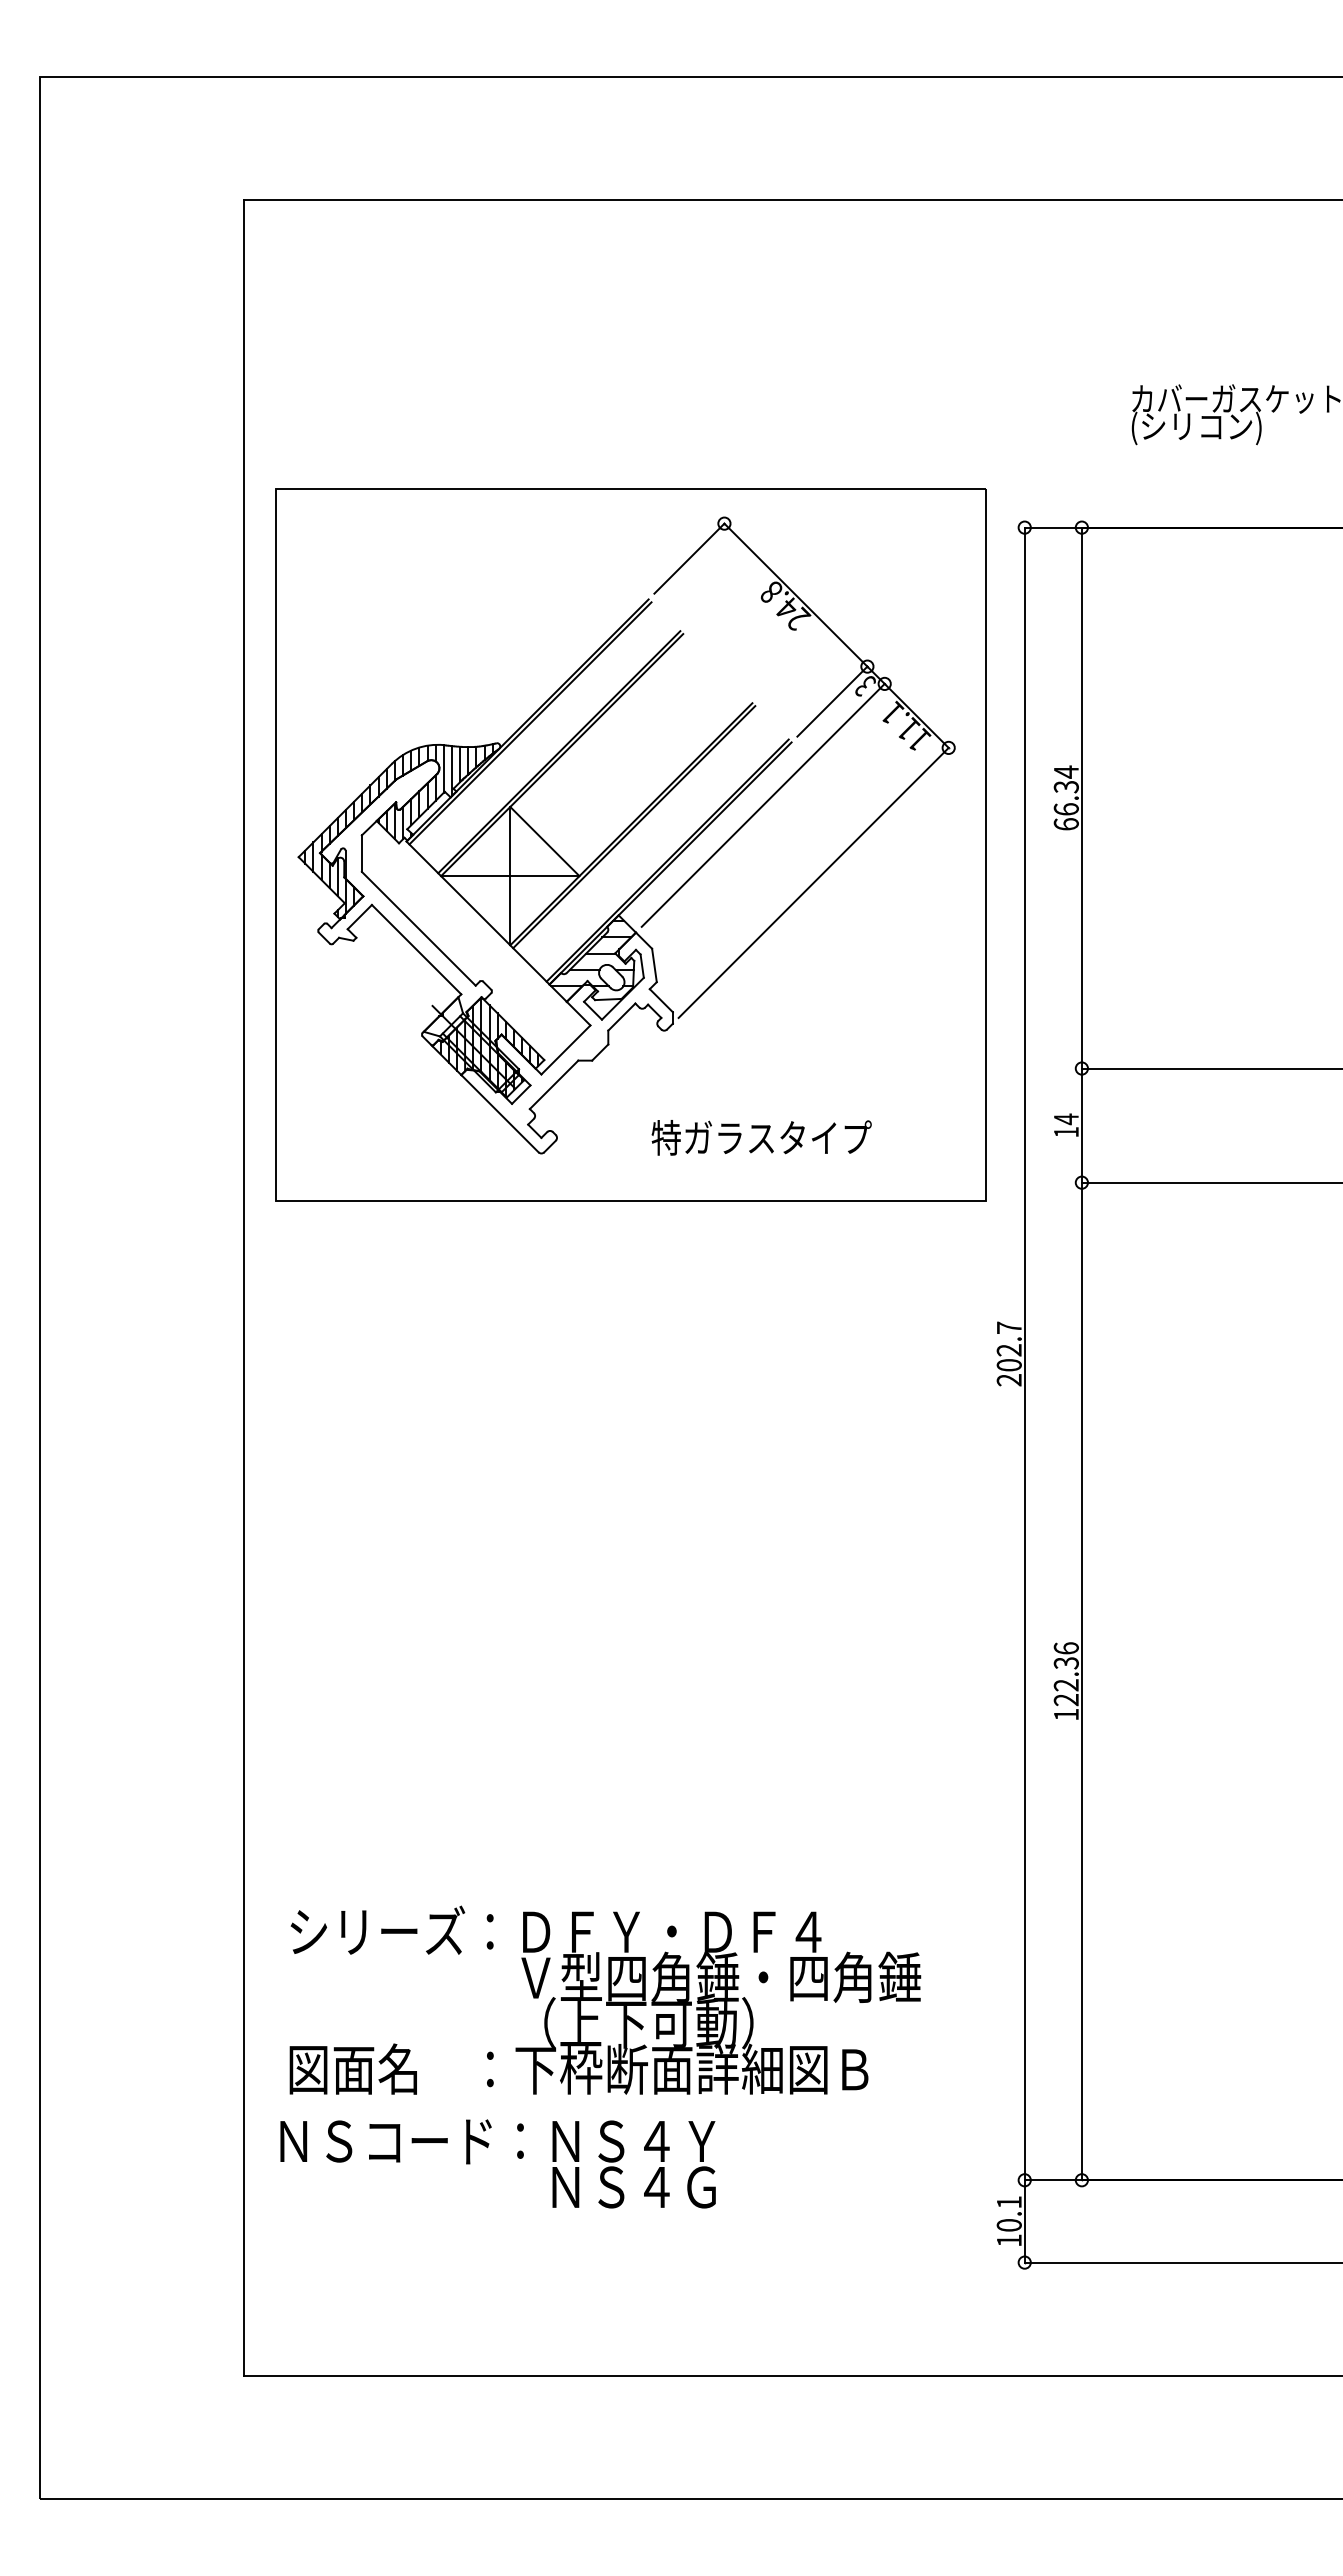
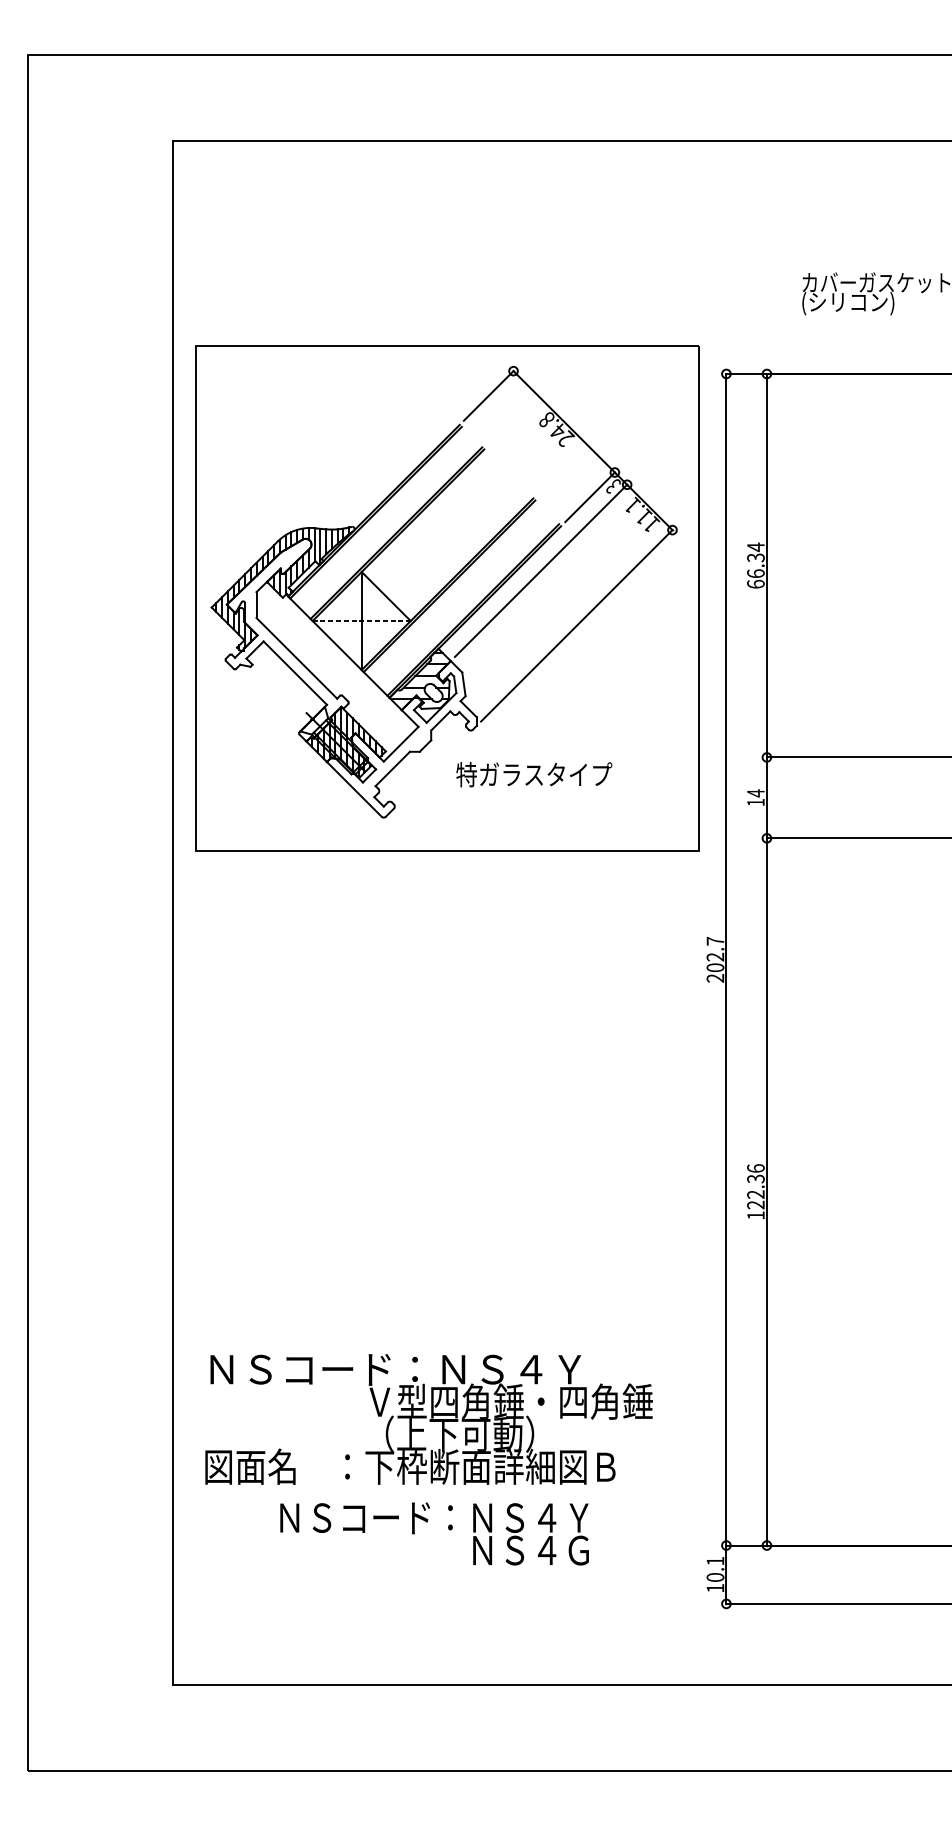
line: (510, 876) -> (361, 621), solid -> dashed
text: (761, 1137) -> (534, 774), moved
text: (555, 1929) -> (393, 1367), シリーズ：ＤＦＹ・ＤＦ４ -> ＮＳコード：ＮＳ４Ｙ
text: (497, 2163) -> (434, 1533), moved

